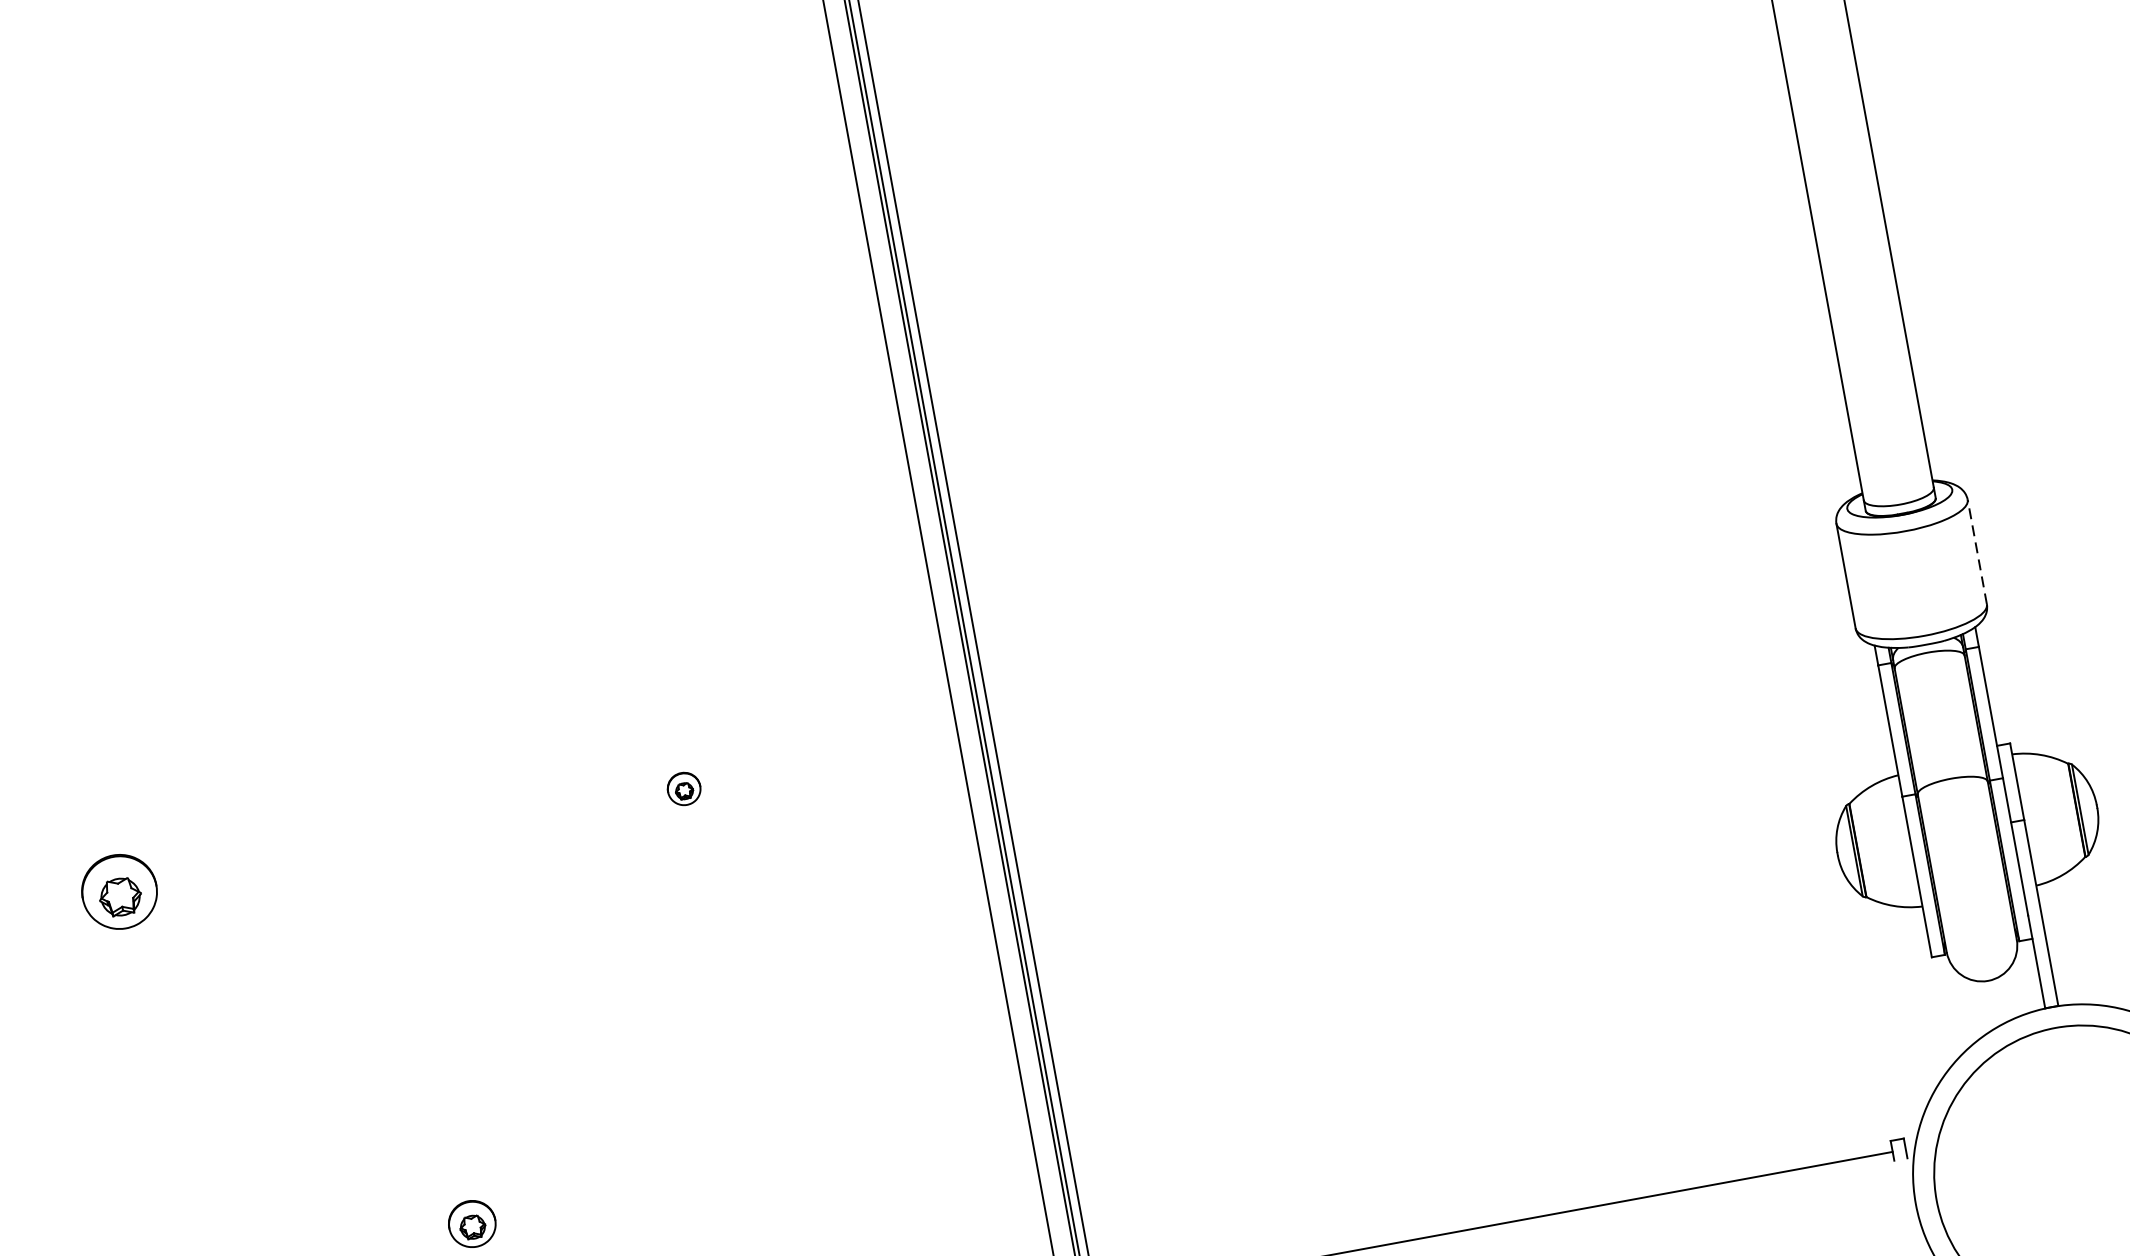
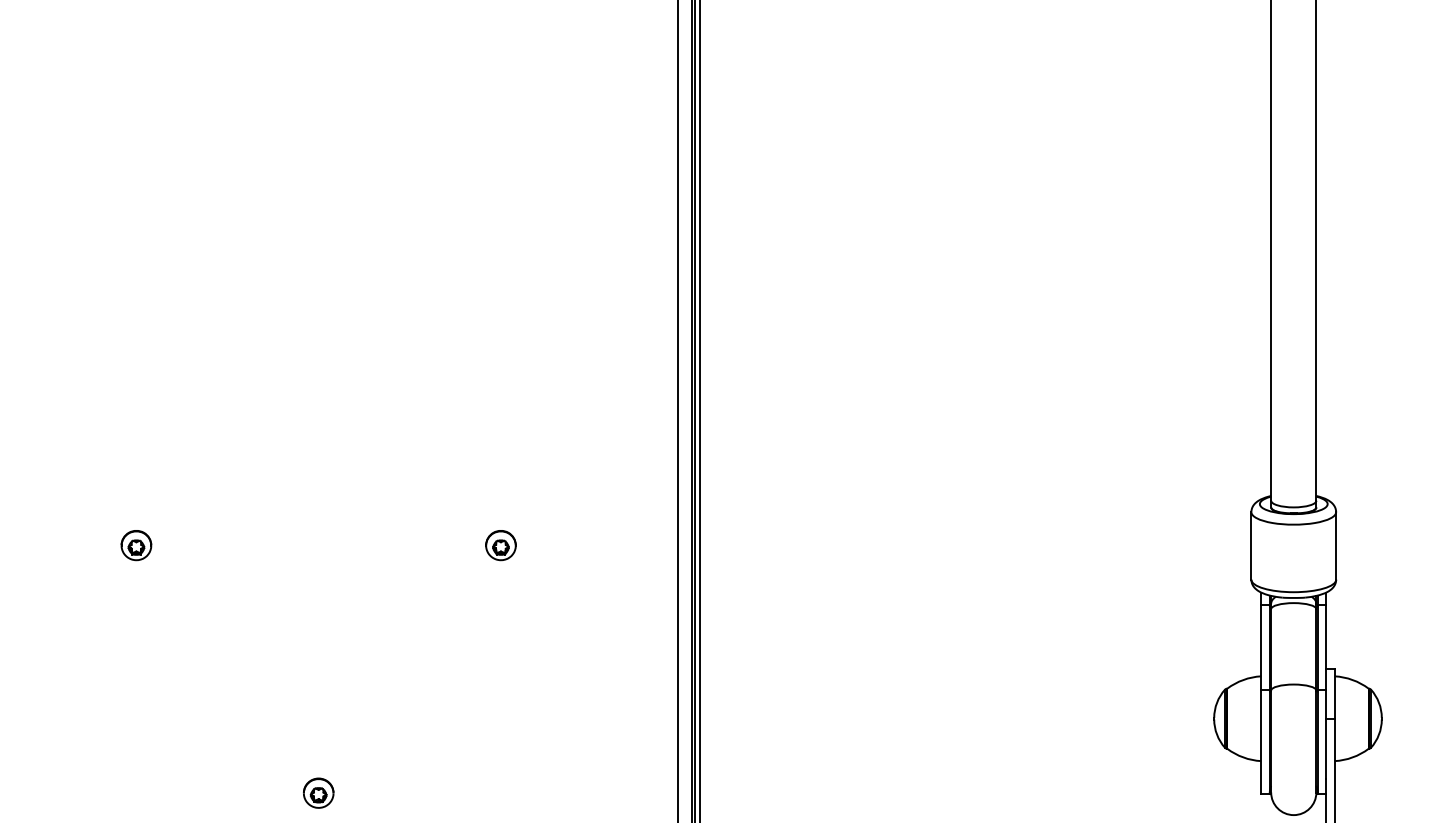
line: (1977, 551) -> (1336, 545), dashed -> solid
part: (683, 788) -> (500, 545), size x1.43
part: (119, 892) -> (136, 545), size x0.62

